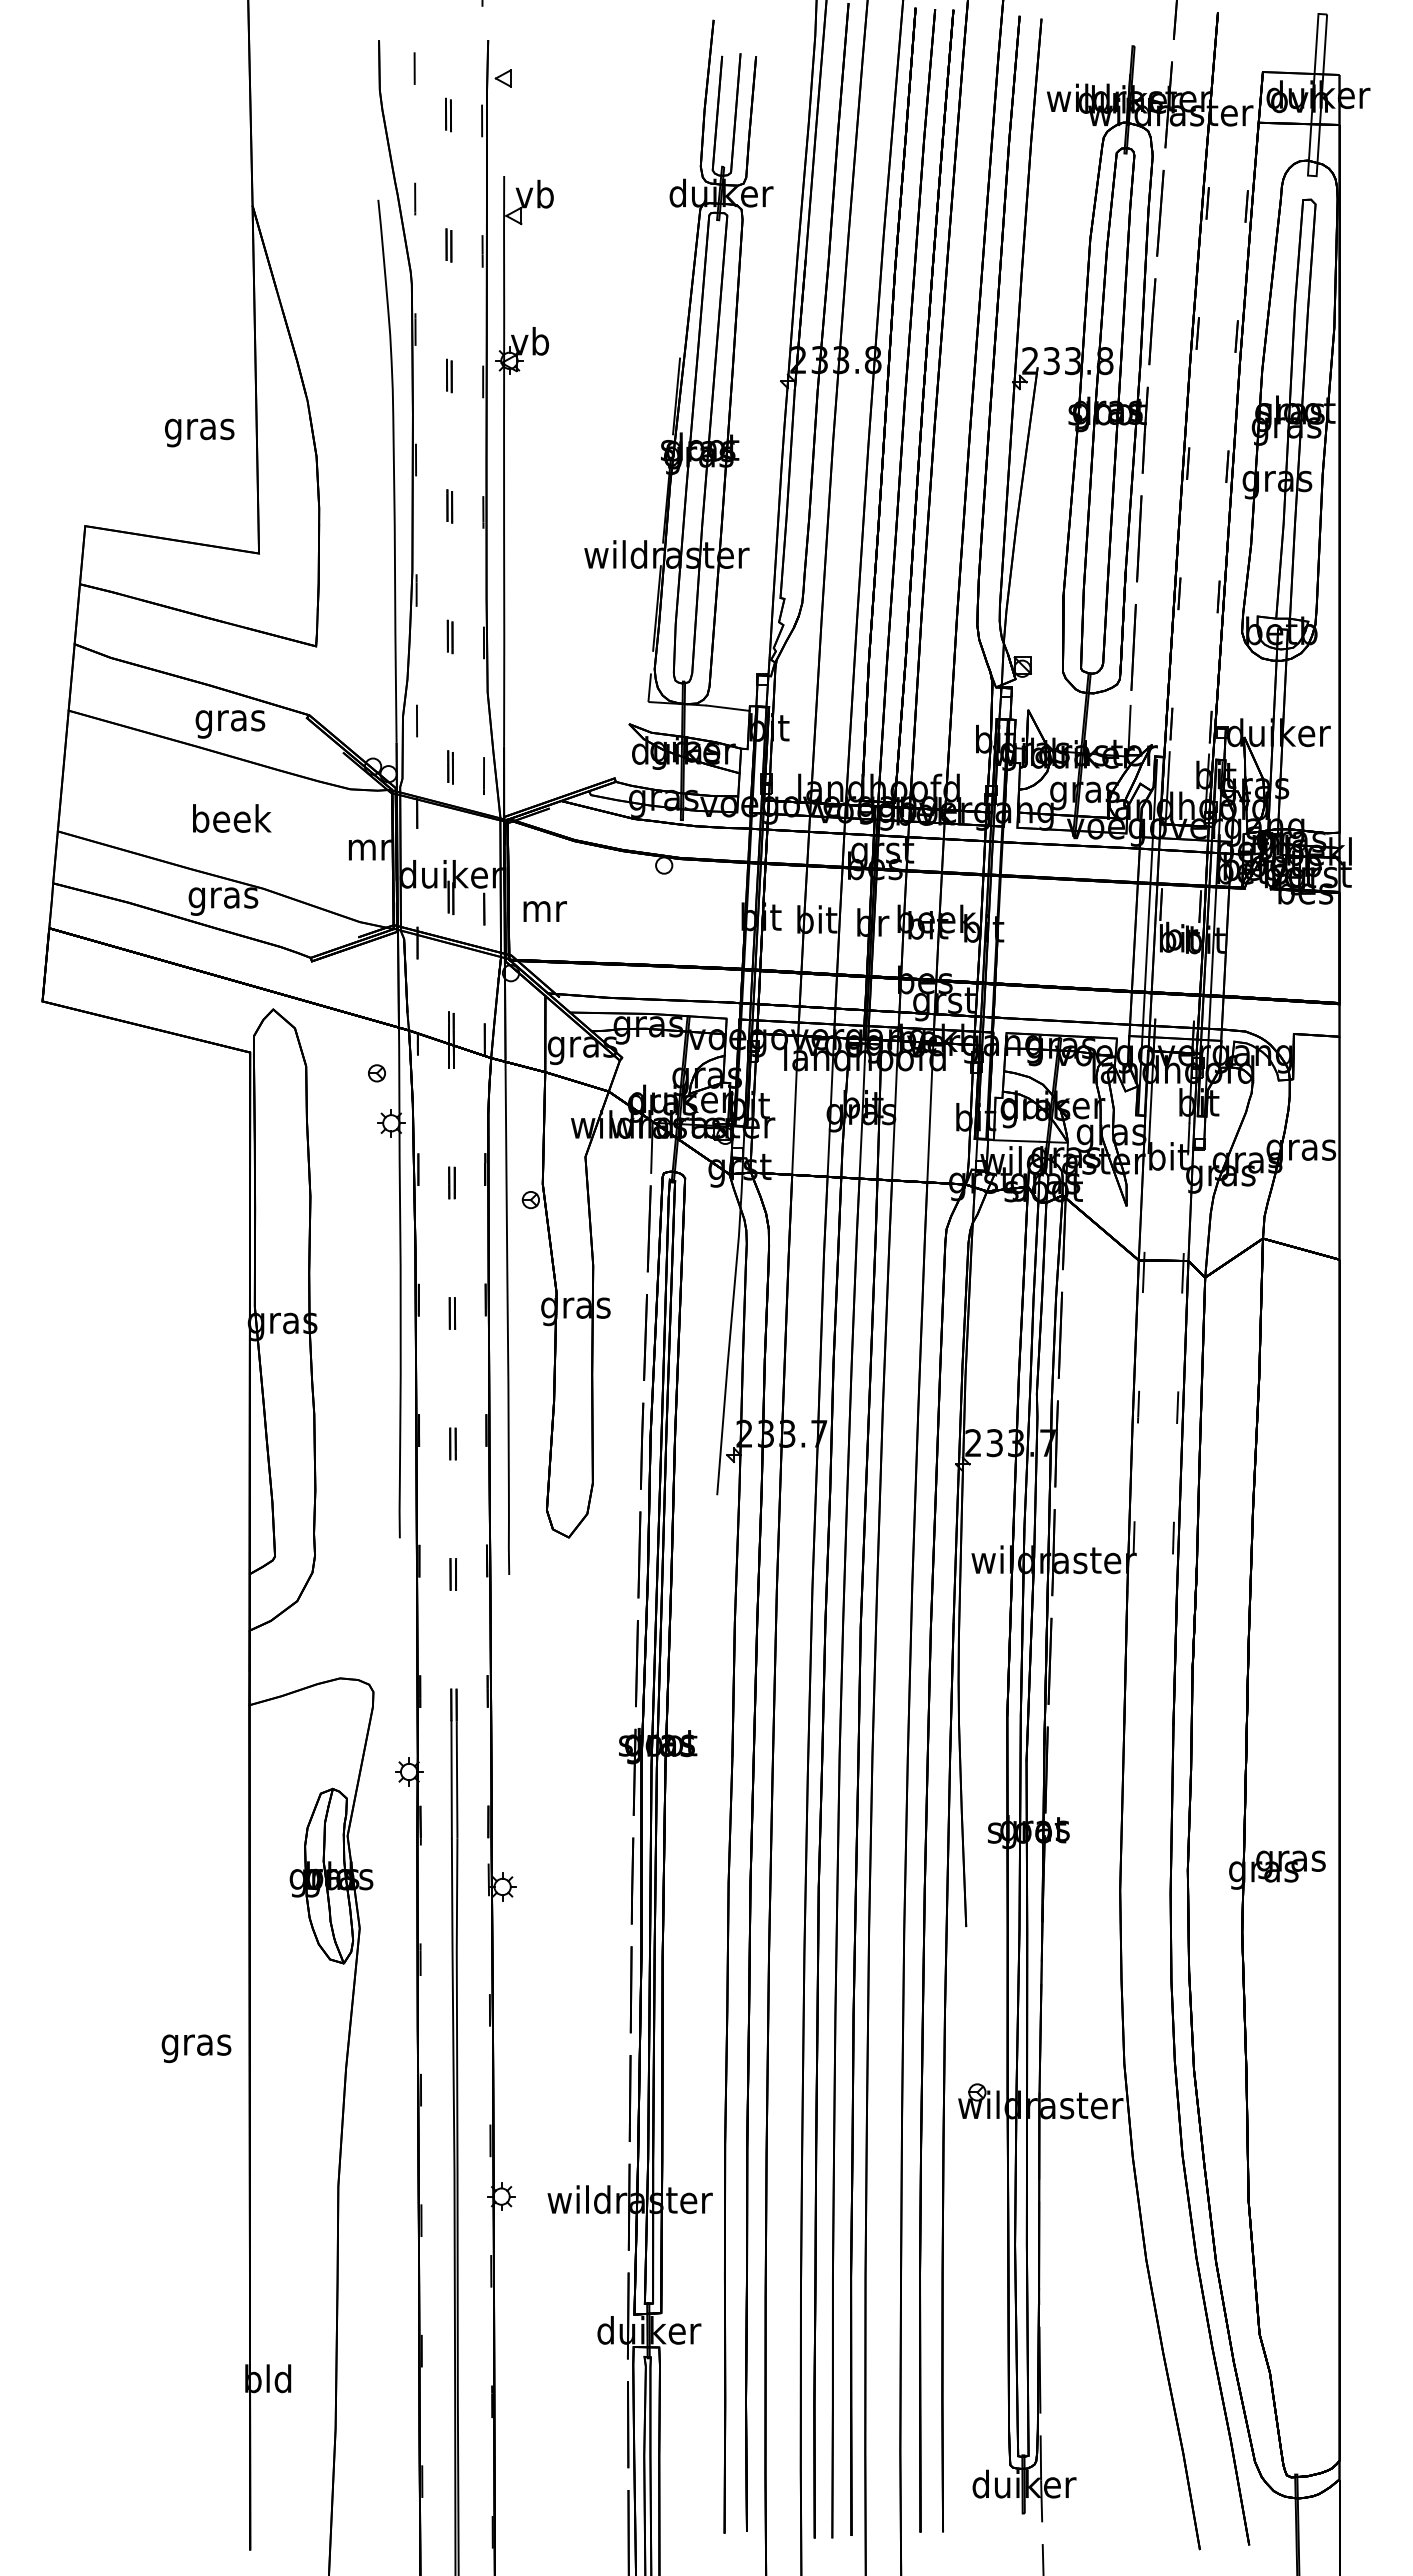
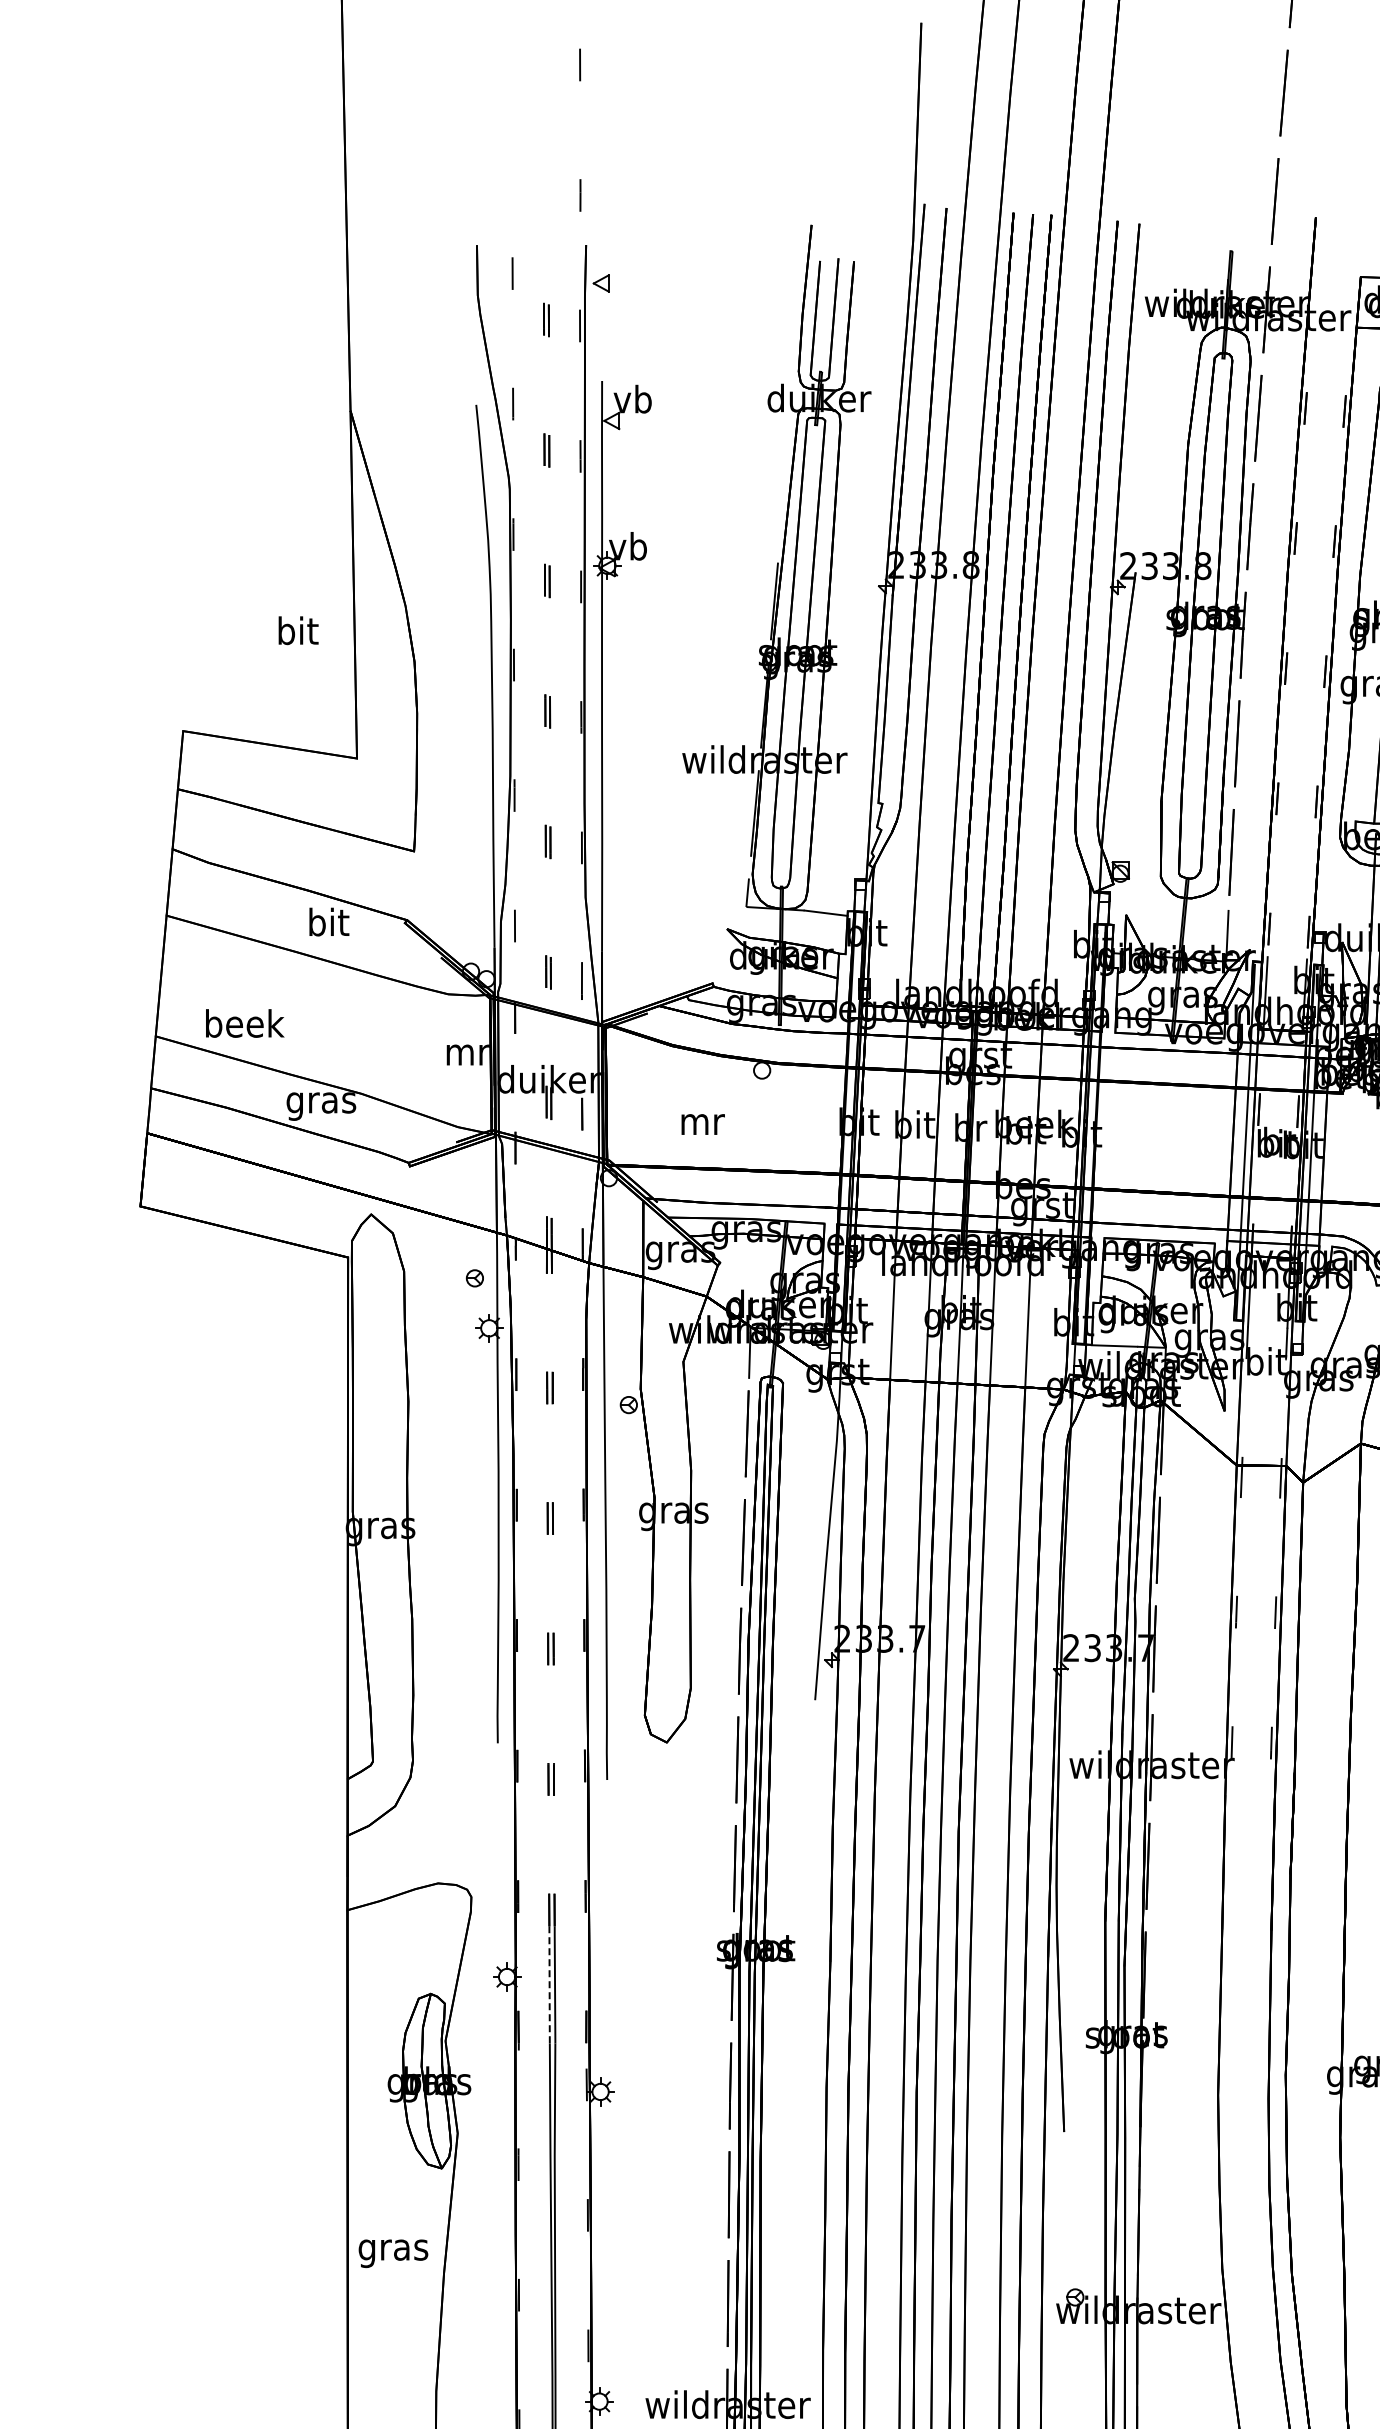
text: (199, 429) -> (297, 634), gras -> bit
text: (230, 720) -> (328, 925), gras -> bit
text: (232, 818) -> (245, 1023), moved
text: (544, 911) -> (702, 1124), moved
line: (451, 1779) -> (549, 1984), solid -> dashed
text: (196, 2048) -> (393, 2253), moved

